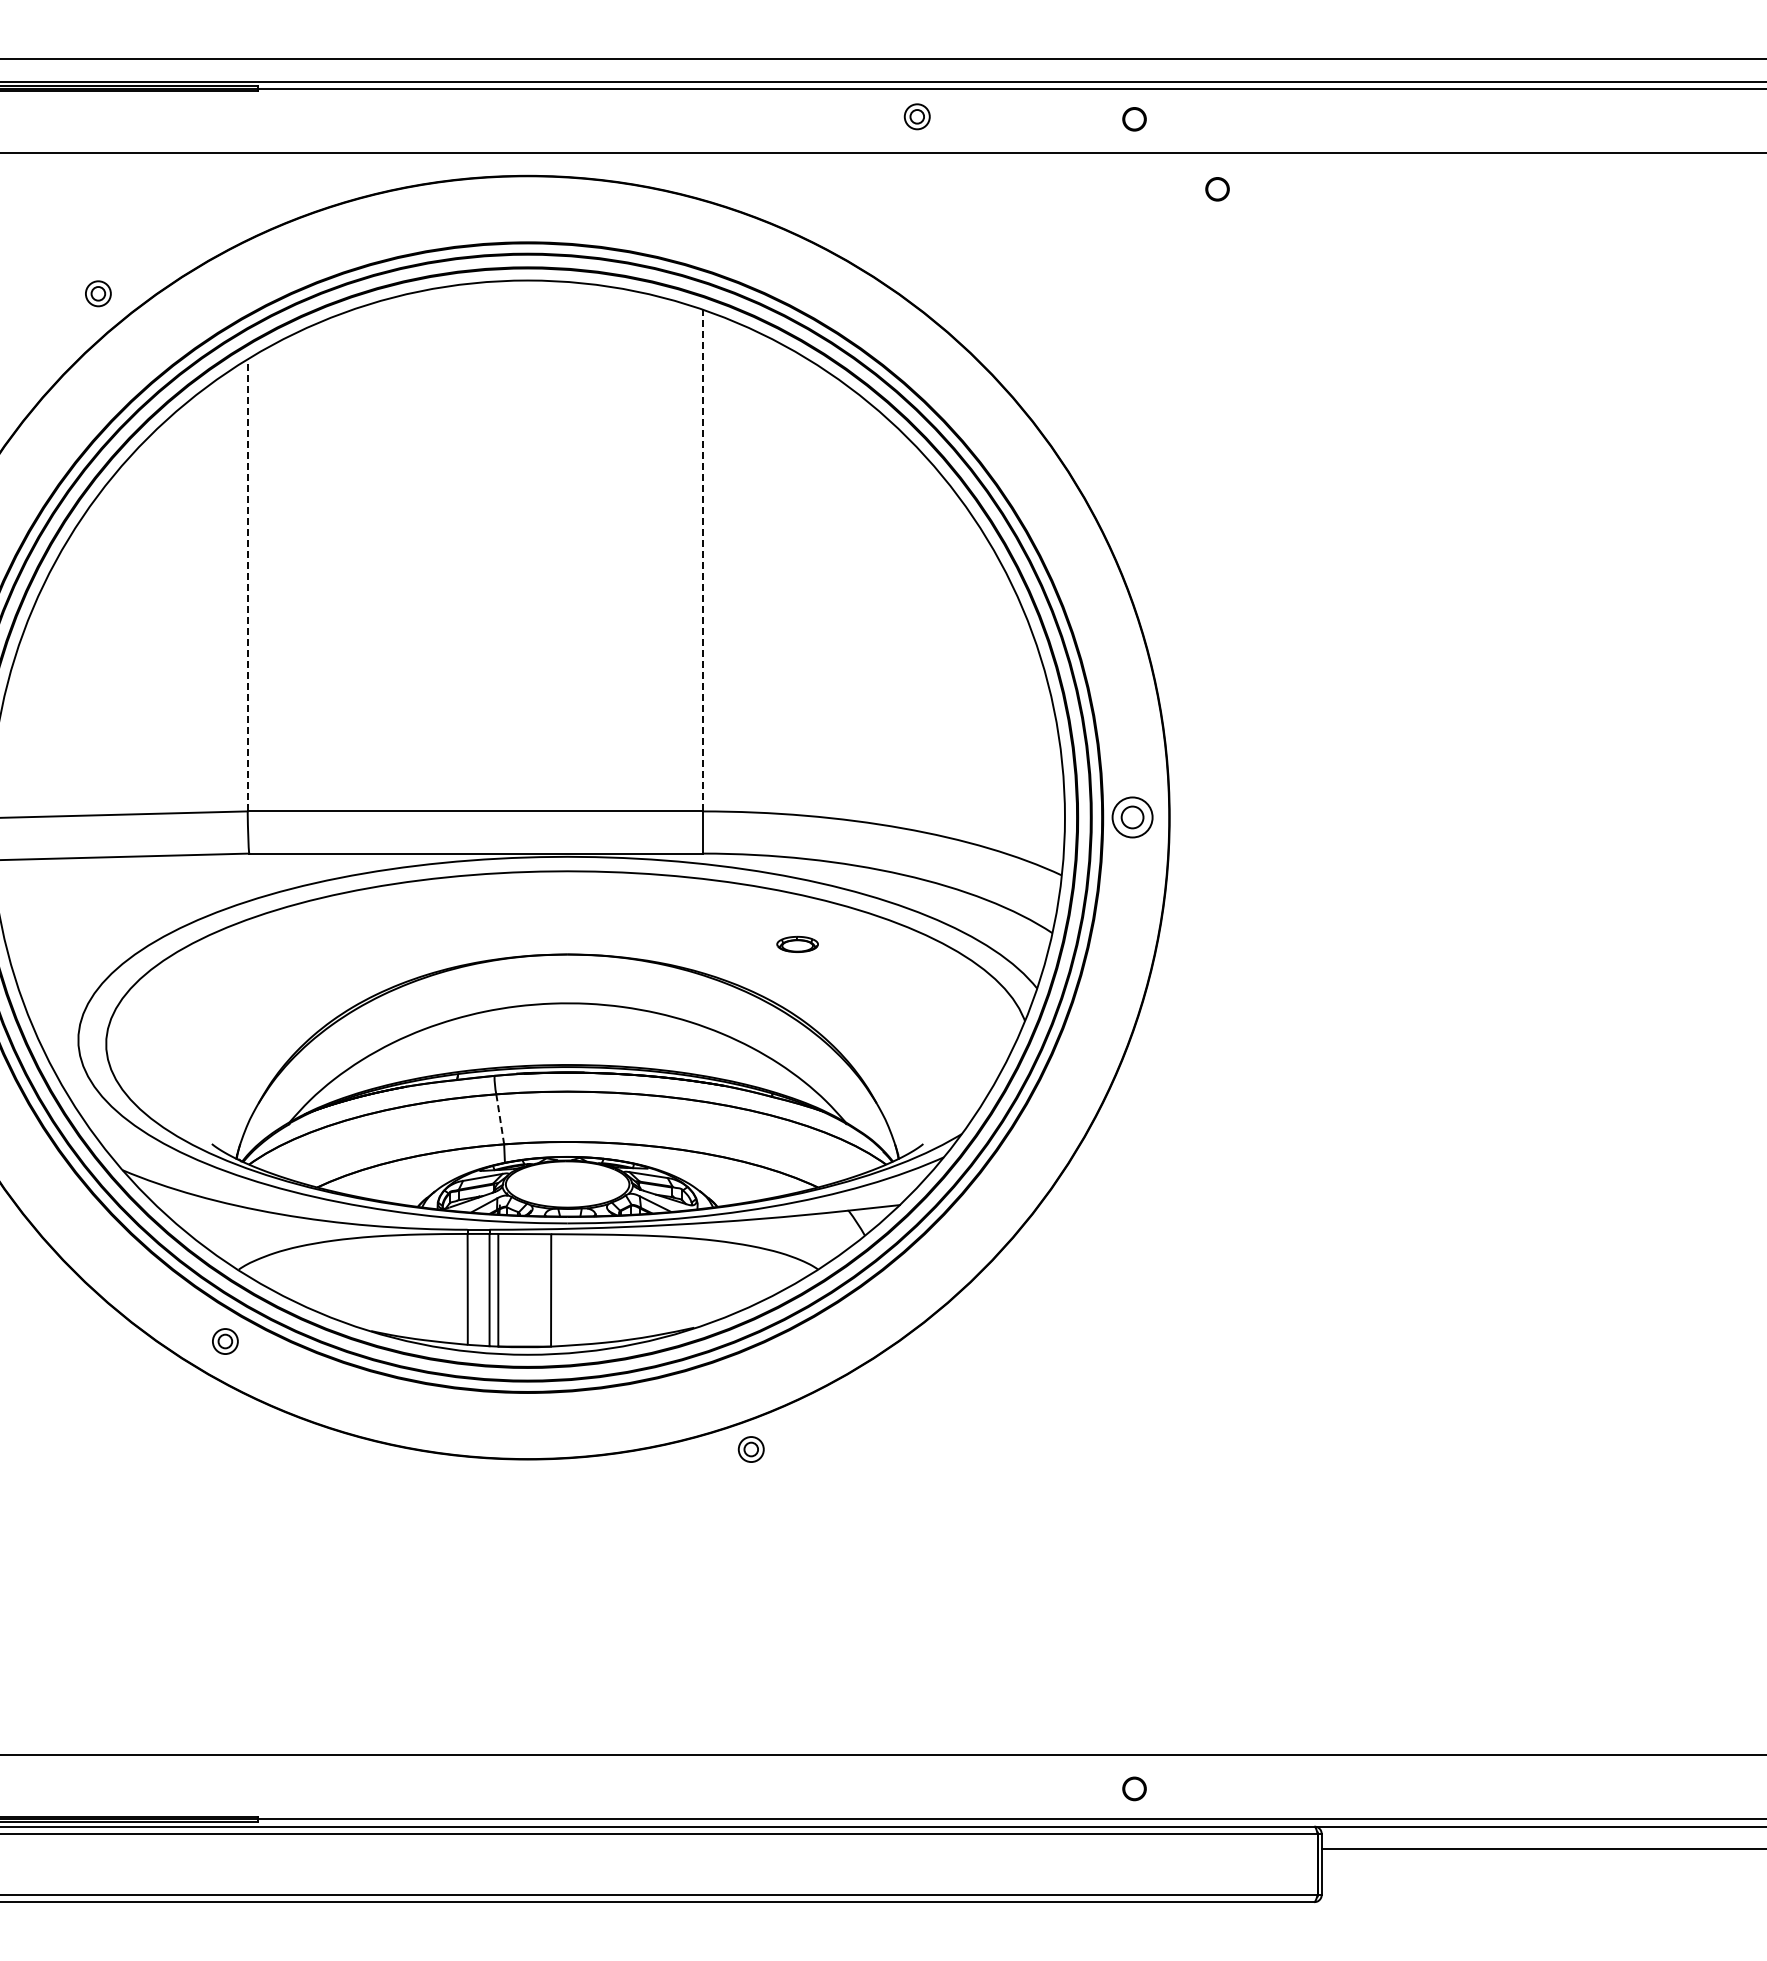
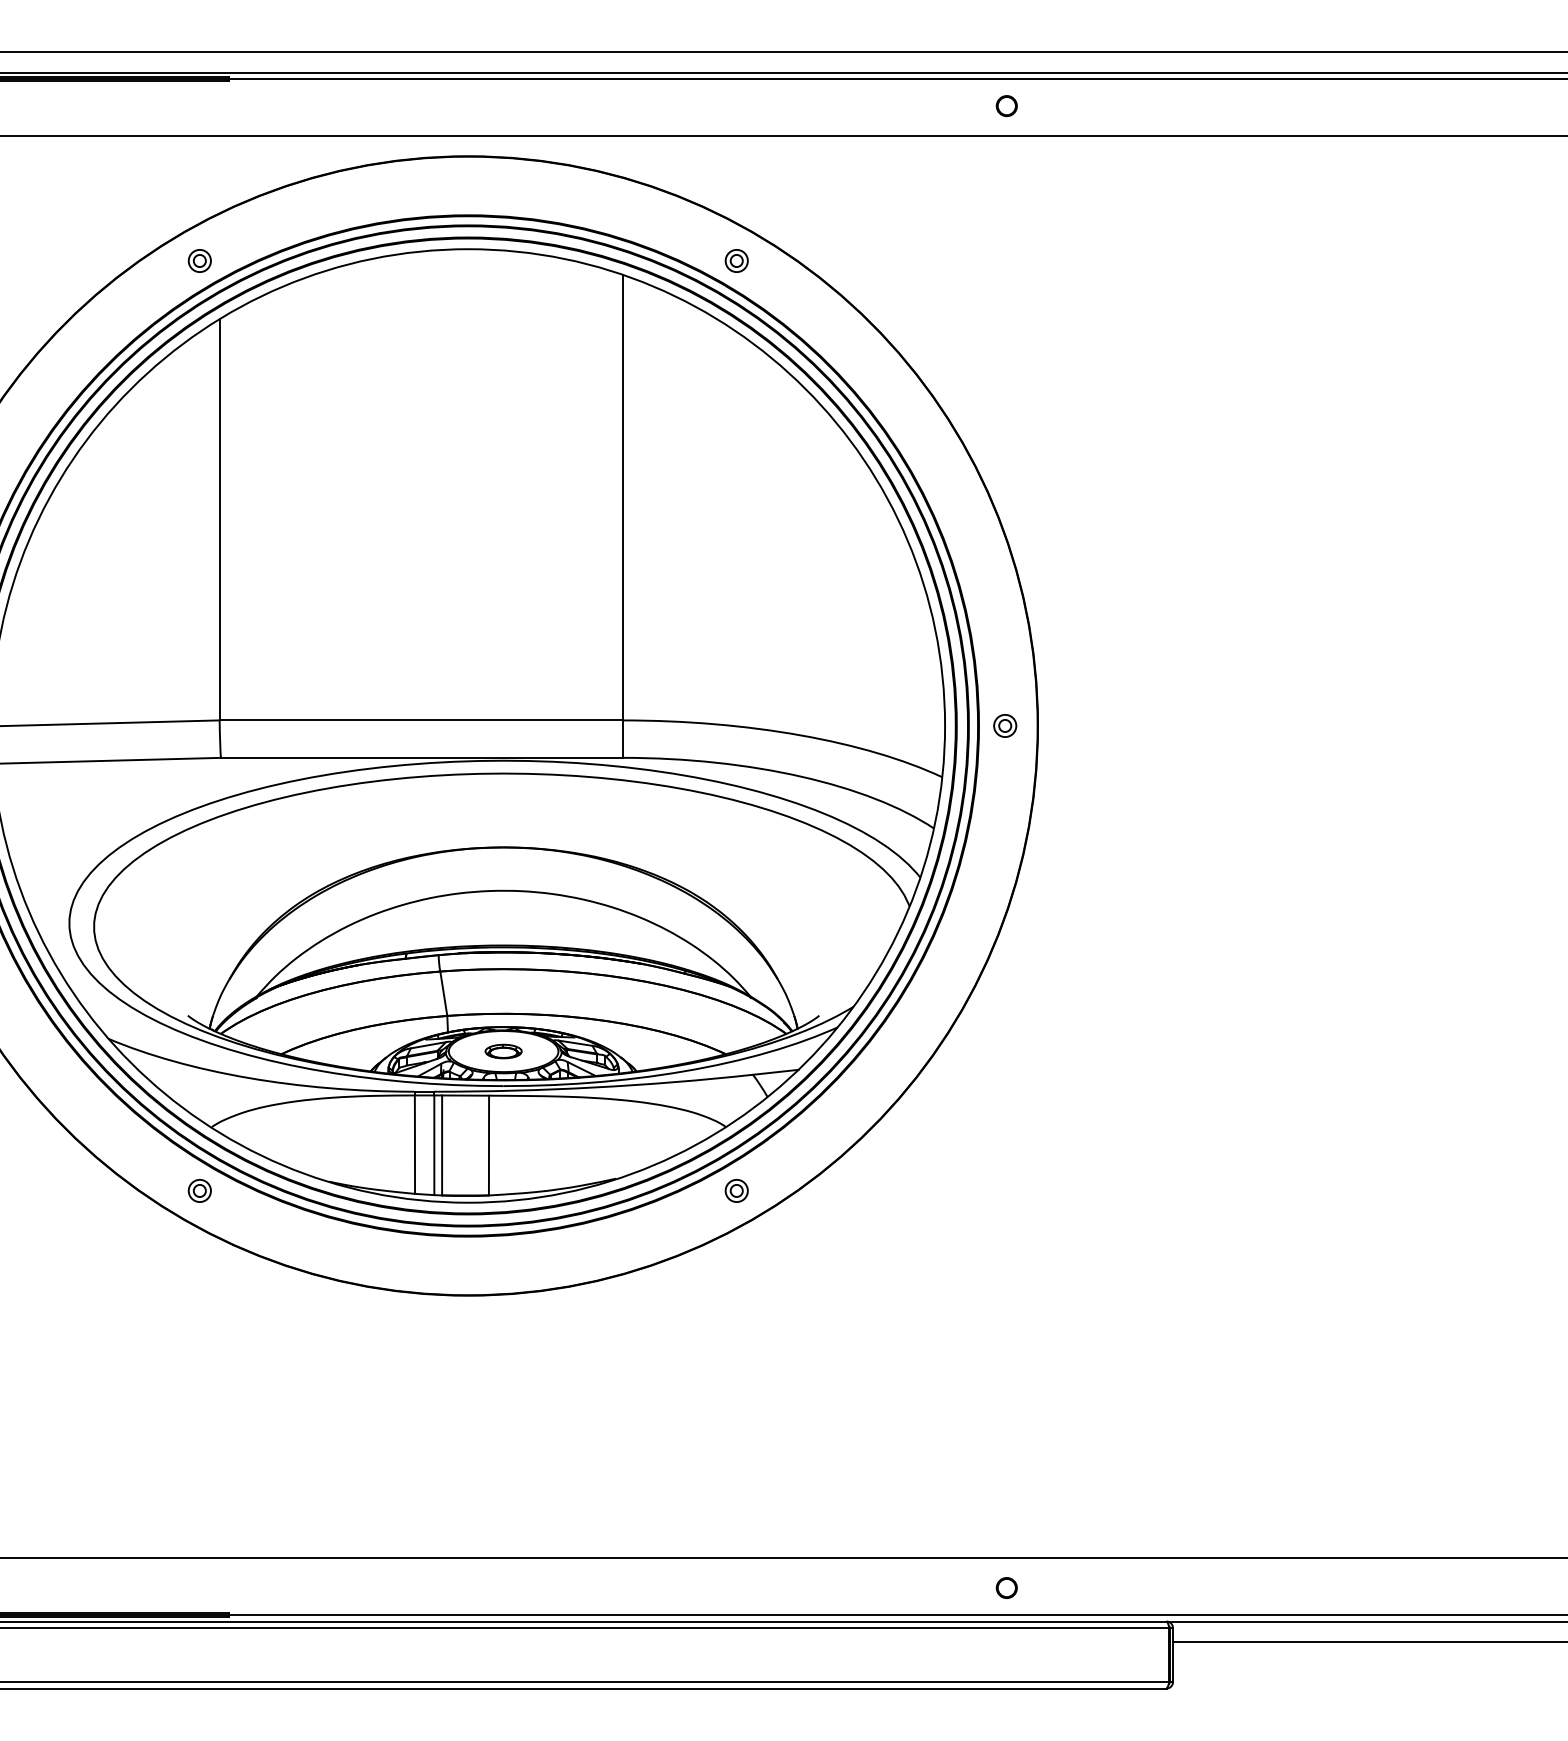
part: (916, 116) -> (736, 260), moved
circle: (1217, 189) -> (1080, 168), removed
part: (98, 293) -> (199, 260), moved
line: (702, 560) -> (623, 497), dashed -> solid
line: (247, 585) -> (219, 519), dashed -> solid
part: (1132, 817) -> (1005, 725), size x0.62
part: (797, 944) -> (503, 1051), moved
line: (500, 1119) -> (444, 993), dashed -> solid
part: (750, 1449) -> (736, 1190), moved

